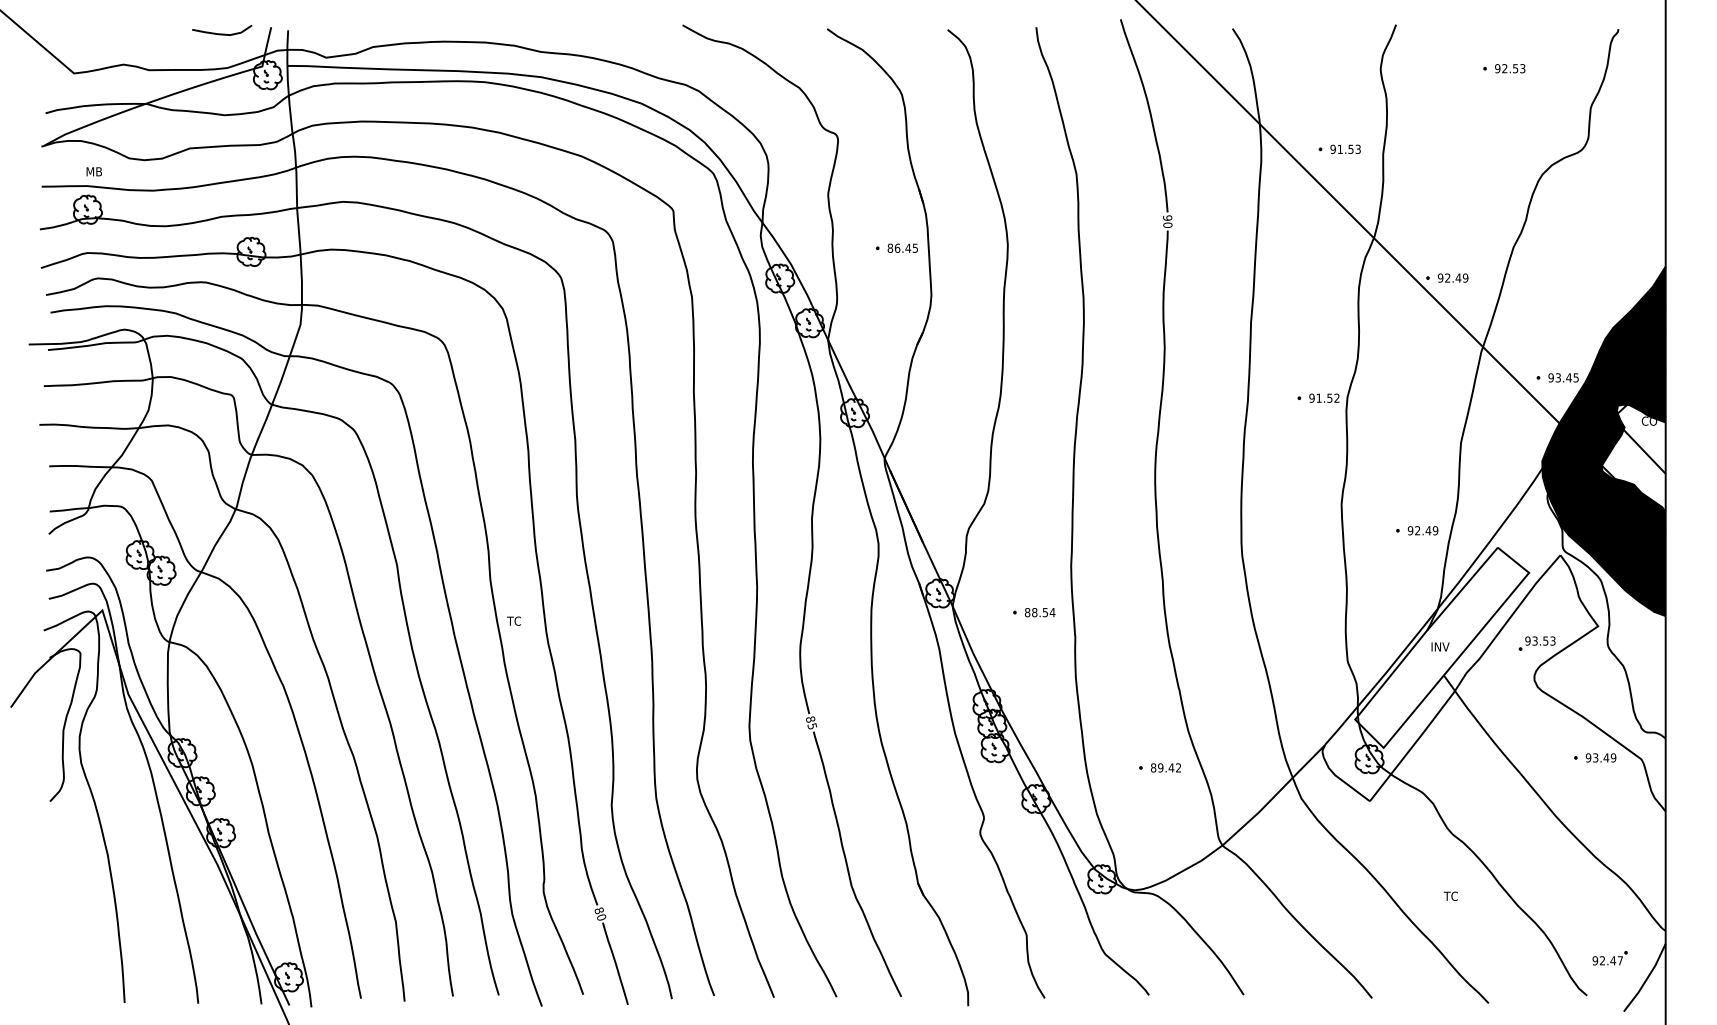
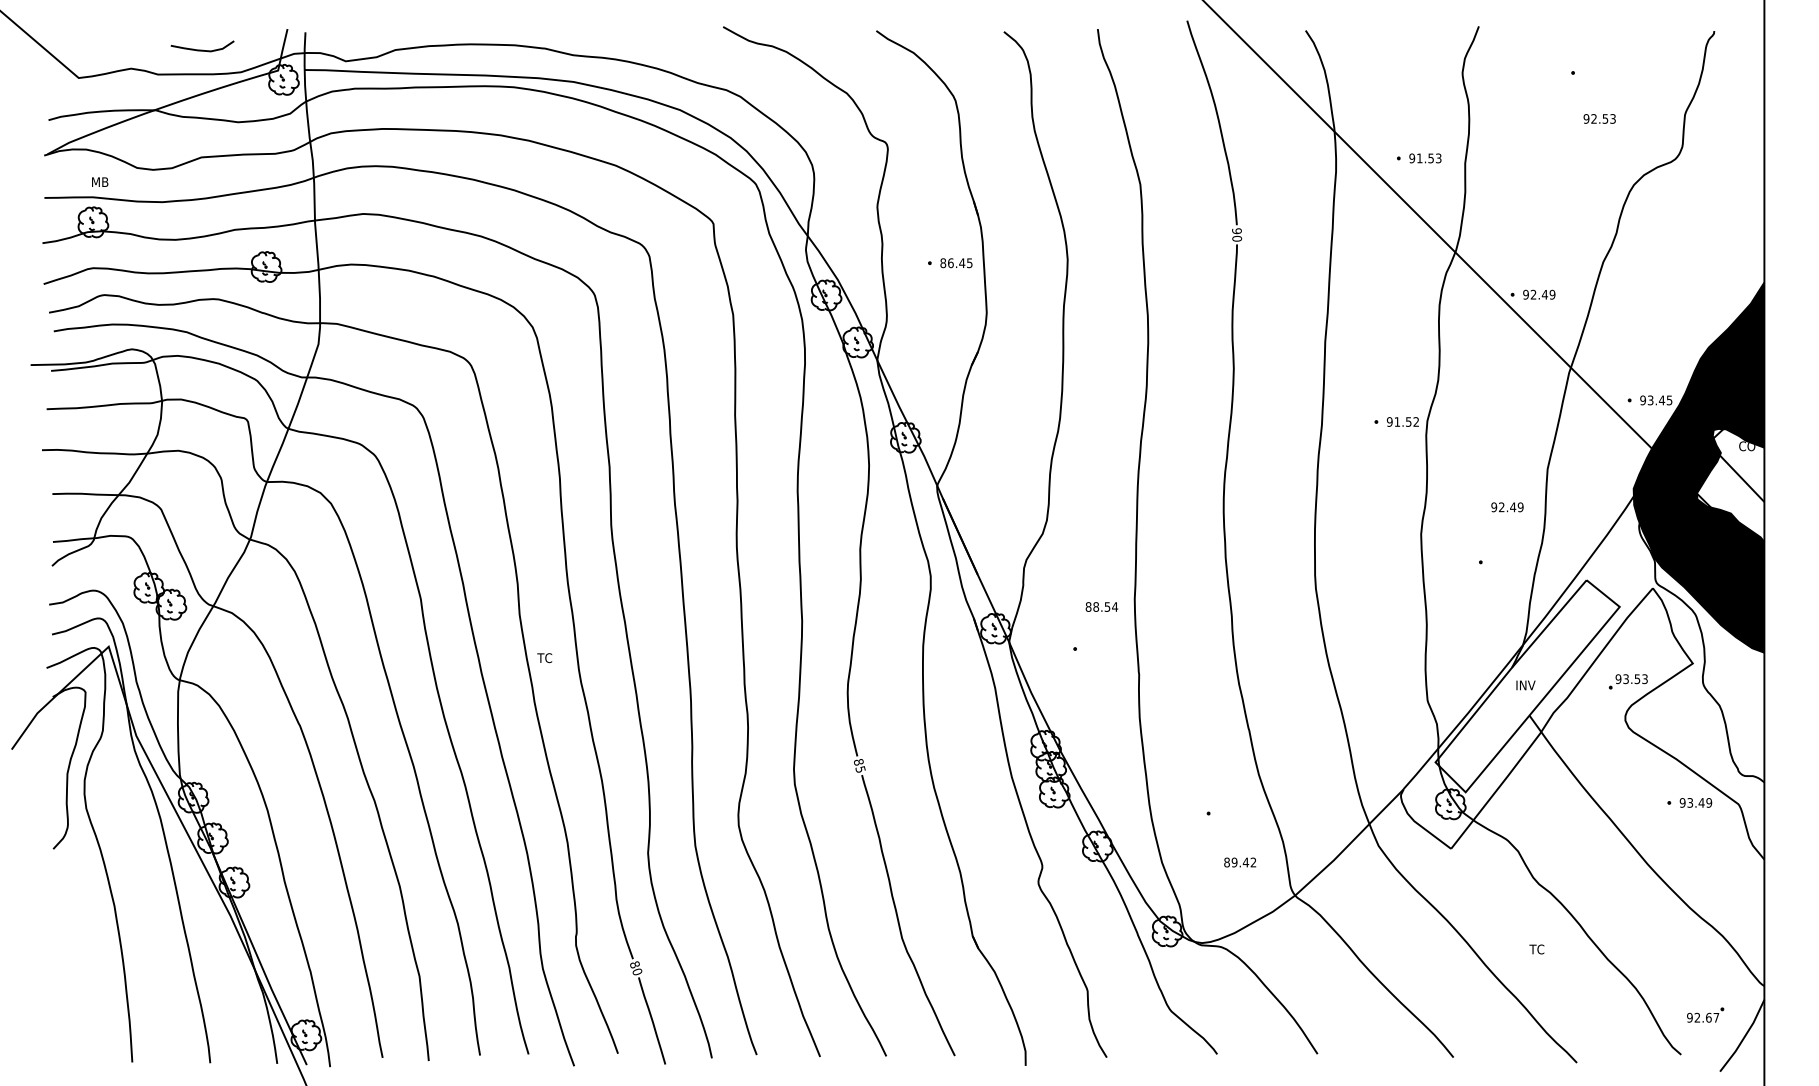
curve: (222, 33) -> (202, 49), moved
text: (1509, 68) -> (1599, 118), moved
text: (1423, 530) -> (1507, 507), moved
text: (1039, 612) -> (1101, 606), moved
text: (1166, 767) -> (1240, 862), moved
text: (1612, 960) -> (1708, 1017), 92.47 -> 92.67

